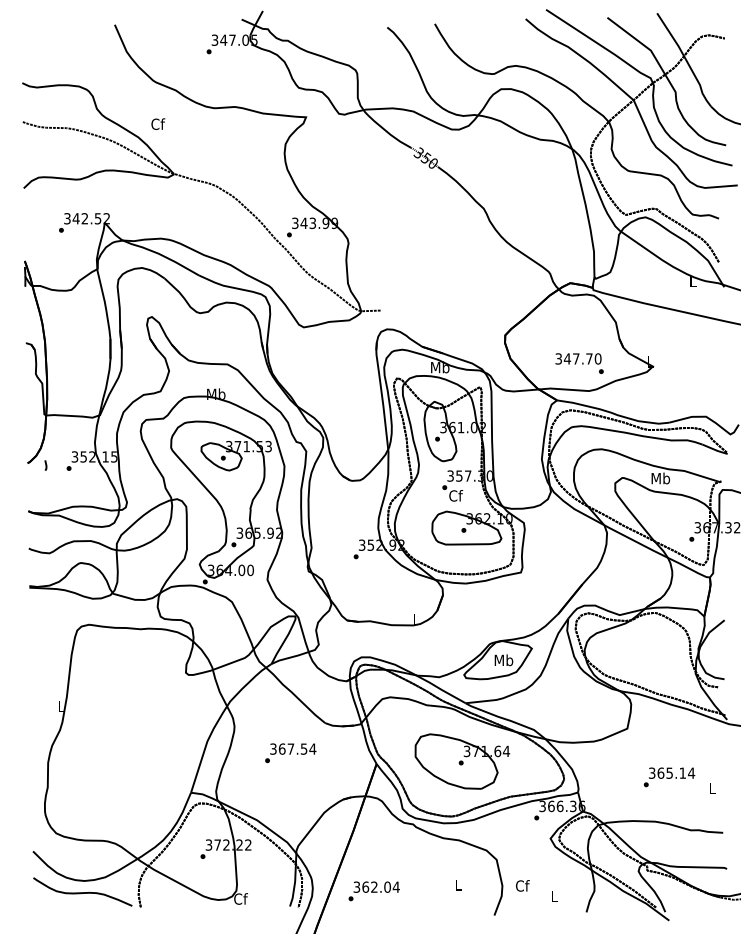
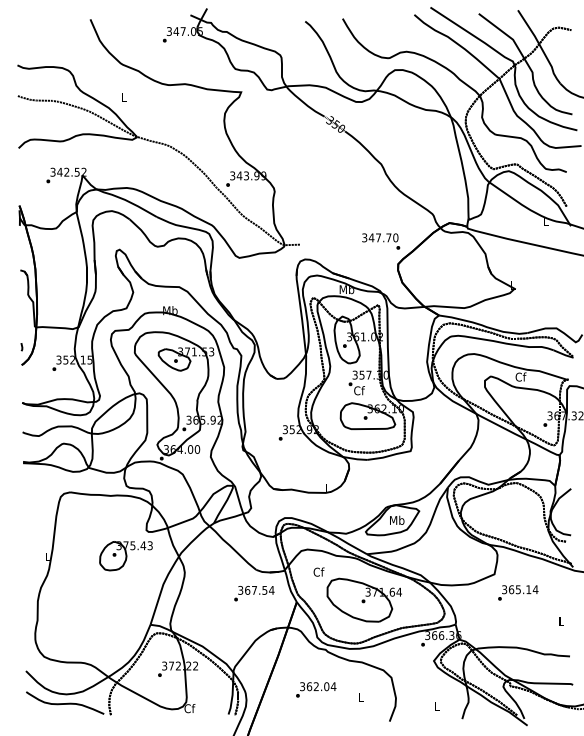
text: (158, 123) -> (124, 97), Cf -> L
text: (579, 363) -> (381, 241), moved
line: (45, 465) -> (21, 347), moved
text: (660, 478) -> (520, 377), Mb -> Cf
part: (159, 705) -> (125, 556), added
text: (290, 753) -> (254, 593), moved
text: (669, 777) -> (518, 593), moved
text: (522, 885) -> (318, 571), moved
text: (373, 891) -> (315, 690), moved

